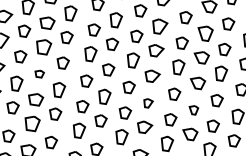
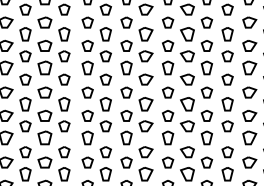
part: (38, 73) -> (44, 92), size x1.67
part: (147, 103) -> (145, 104), size x1.67
part: (193, 110) -> (187, 104), size x1.67

